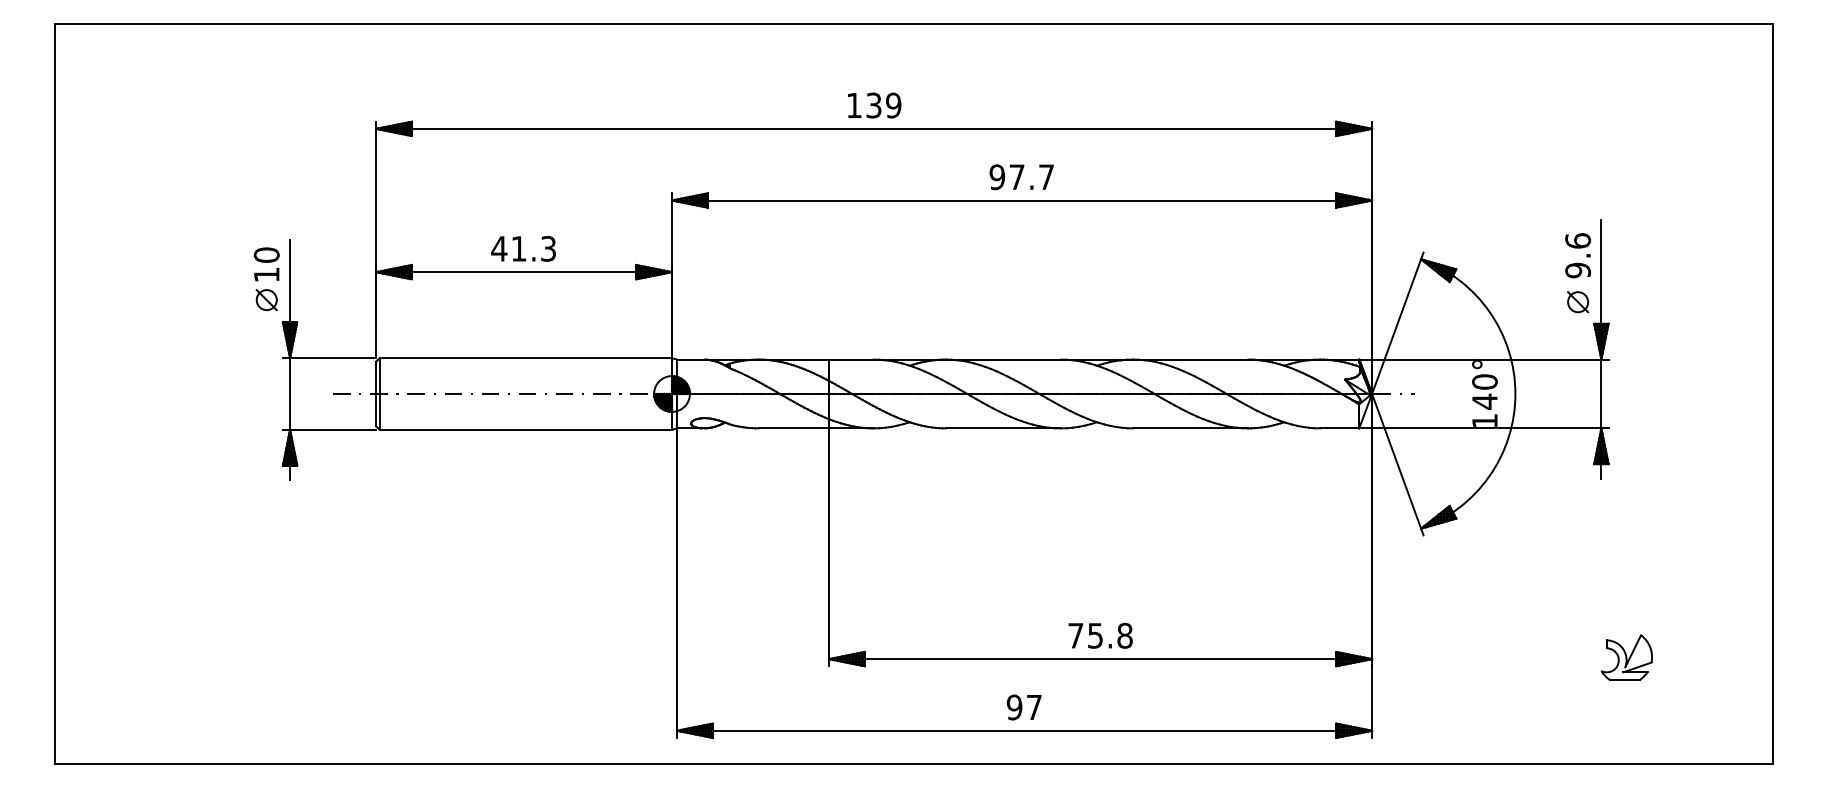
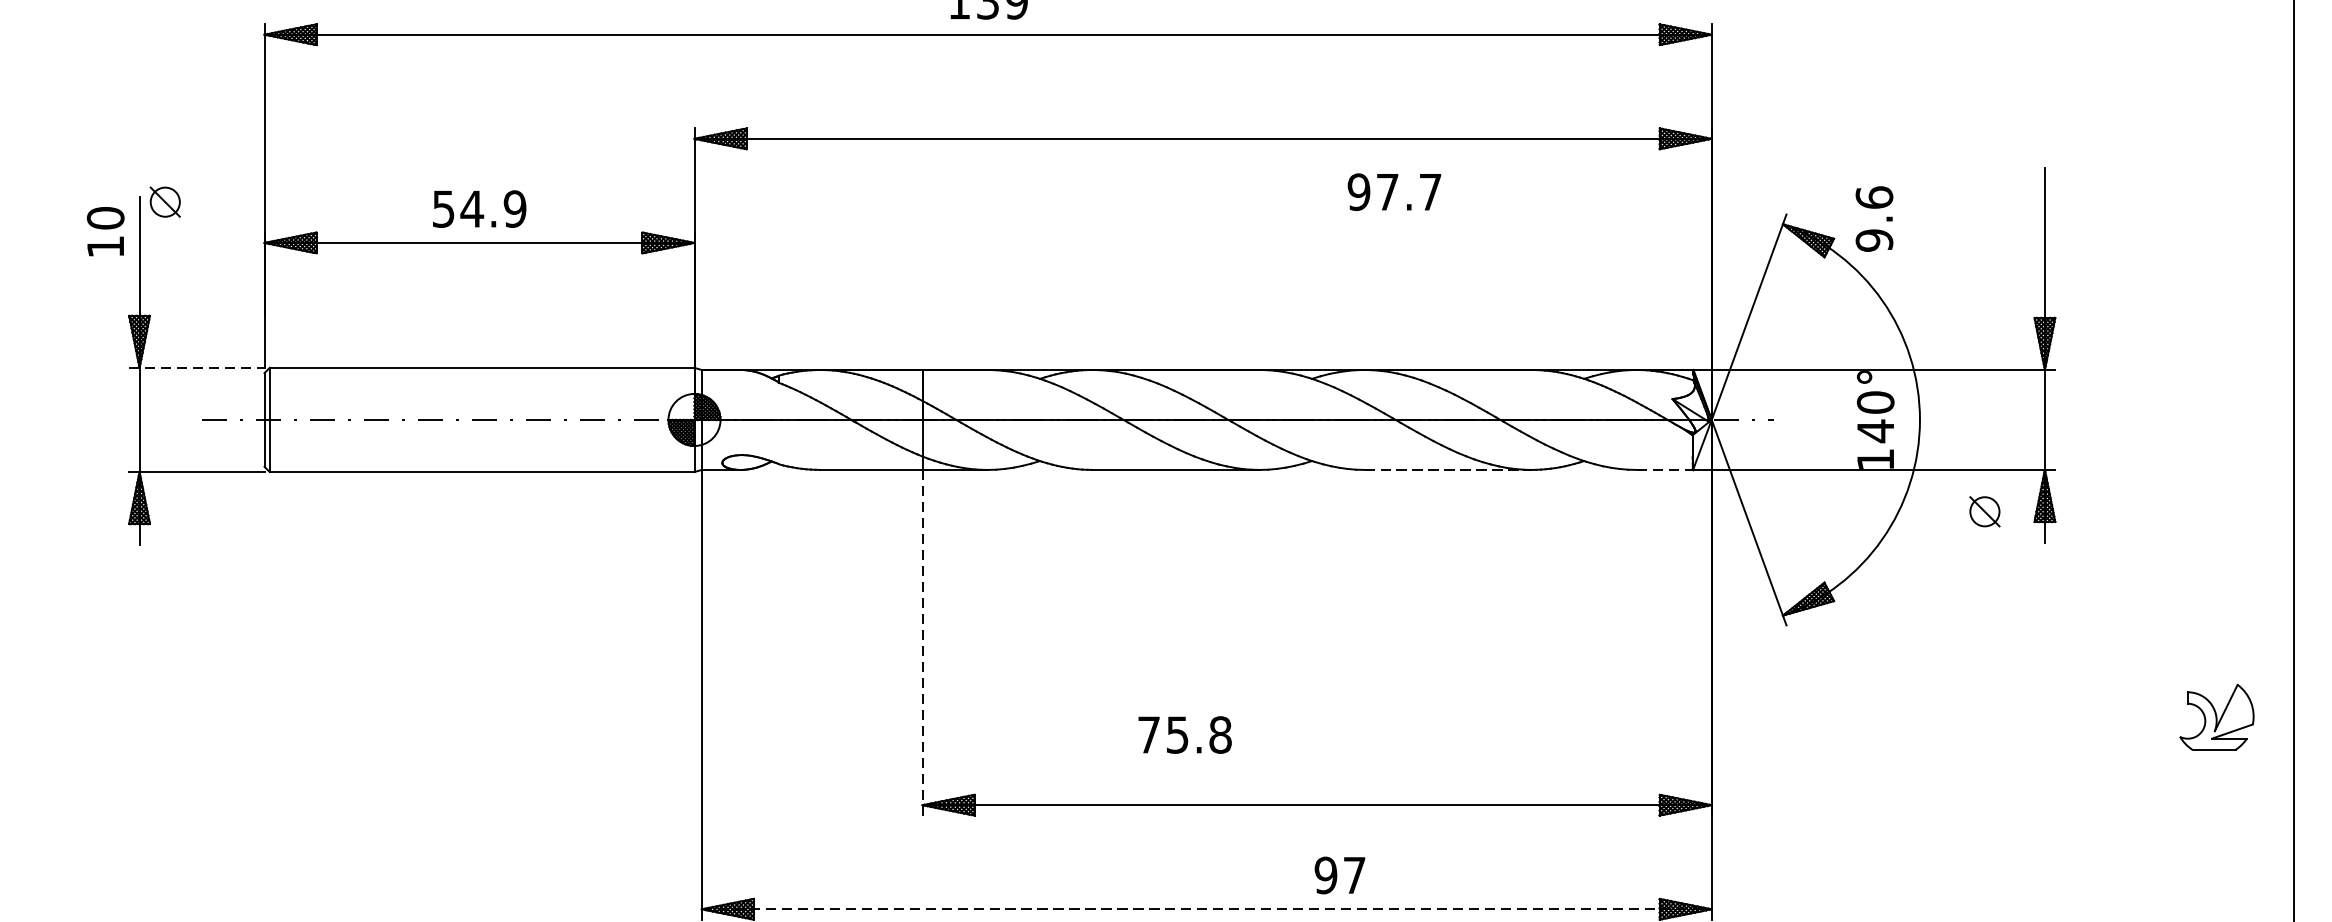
text: (1021, 177) -> (1394, 192), moved
text: (523, 248) -> (478, 208), 41.3 -> 54.9
text: (1578, 255) -> (1875, 218), moved
part: (266, 300) -> (164, 202), moved
part: (1578, 302) -> (1985, 512), moved
line: (329, 358) -> (196, 368), solid -> dashed
line: (1190, 428) -> (1447, 470), solid -> dashed
line: (1340, 428) -> (1665, 470), solid -> dashed
line: (828, 547) -> (921, 643), solid -> dashed
text: (1100, 635) -> (1184, 734), moved
part: (1626, 657) -> (2216, 717), moved
text: (1023, 707) -> (1338, 875), moved
line: (1024, 730) -> (1206, 908), solid -> dashed

